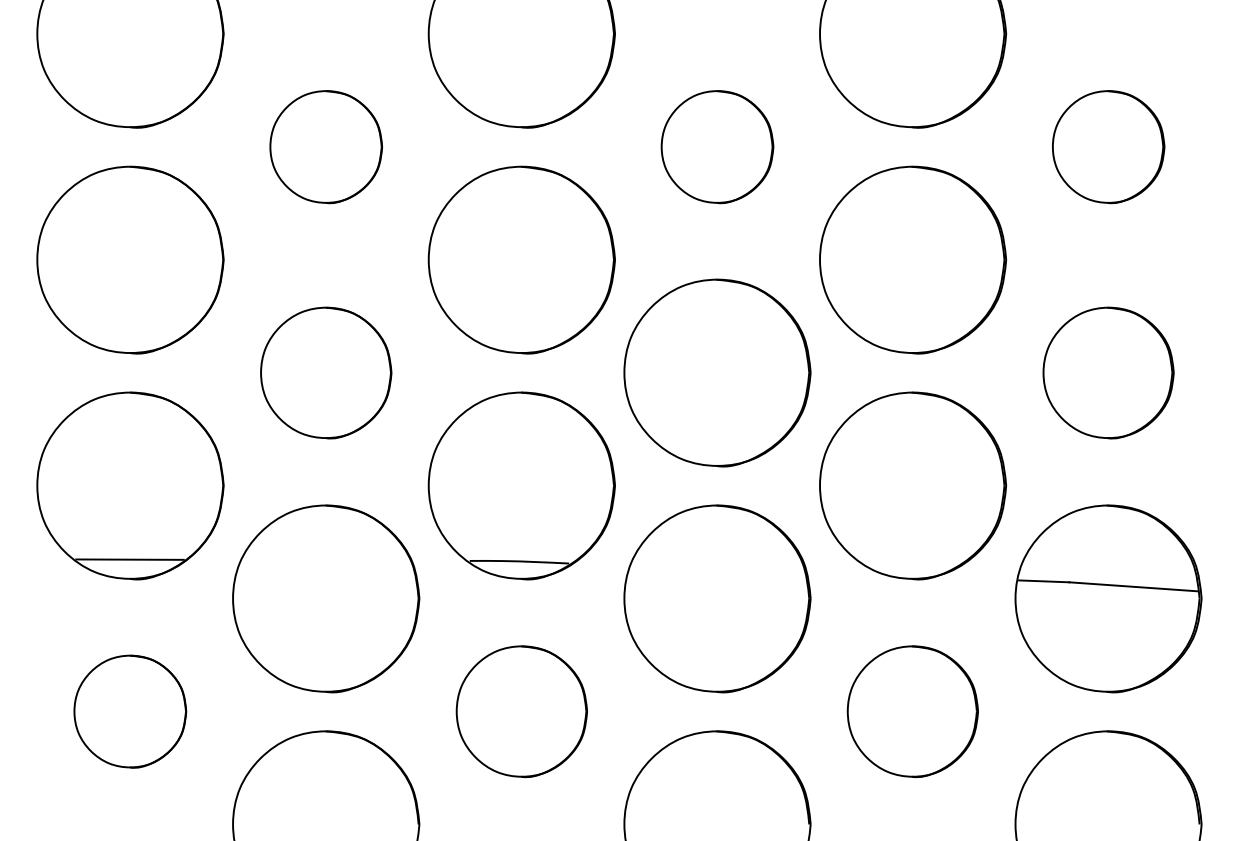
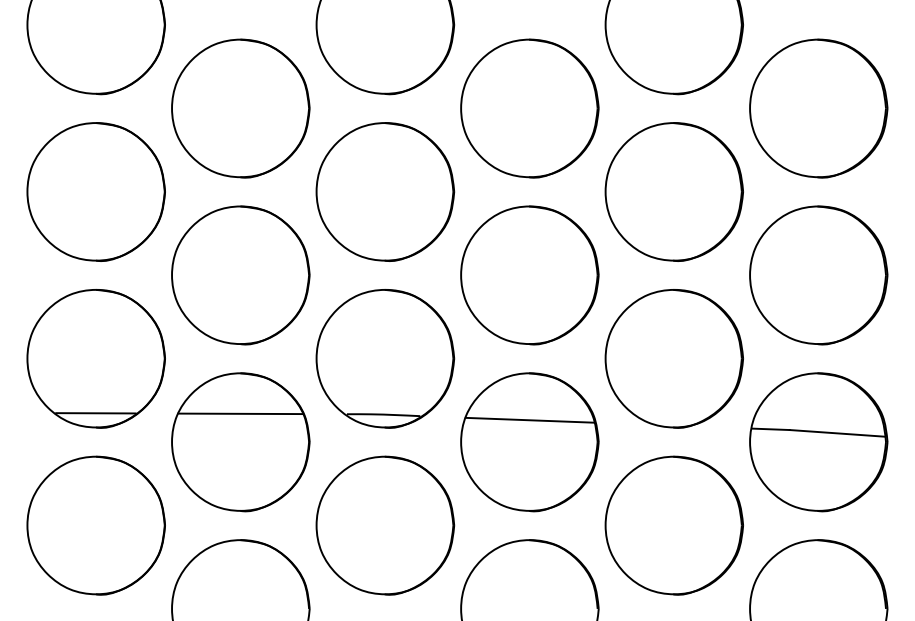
part: (325, 147) -> (240, 108), size x1.67
part: (716, 147) -> (529, 108), size x1.67
part: (1108, 147) -> (818, 108), size x1.67
part: (325, 373) -> (240, 275), size x1.43
part: (1108, 373) -> (818, 275), size x1.43
line: (325, 559) -> (240, 413), added
line: (716, 568) -> (529, 419), added
part: (129, 711) -> (95, 525), size x1.67
part: (522, 711) -> (385, 525), size x1.43
part: (911, 711) -> (673, 525), size x1.43

